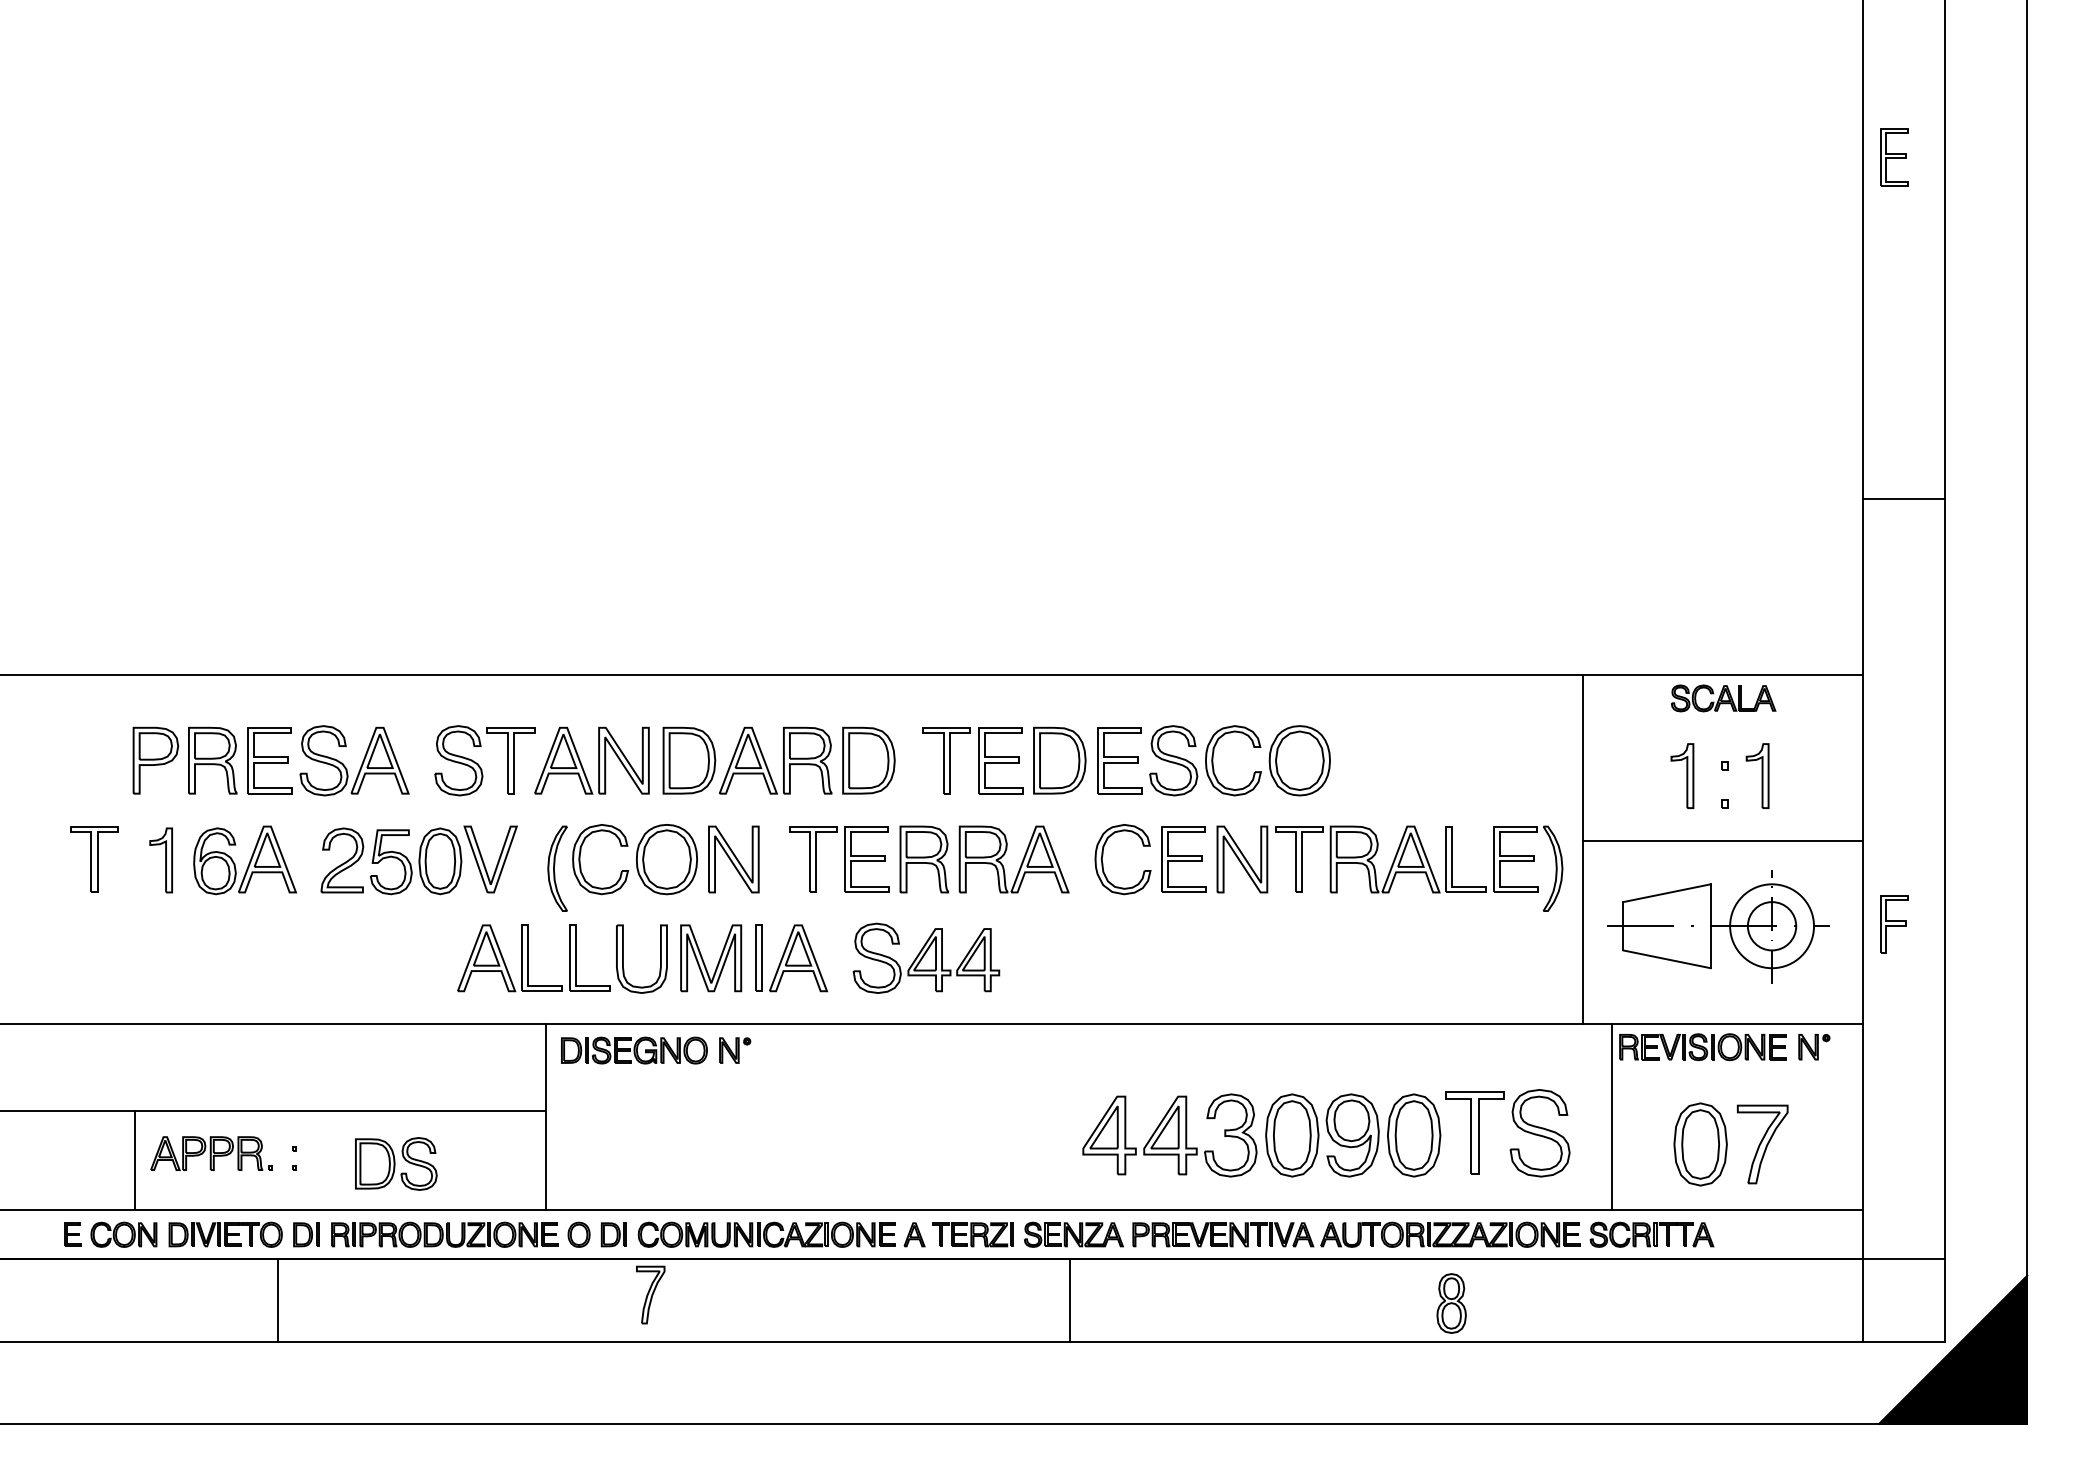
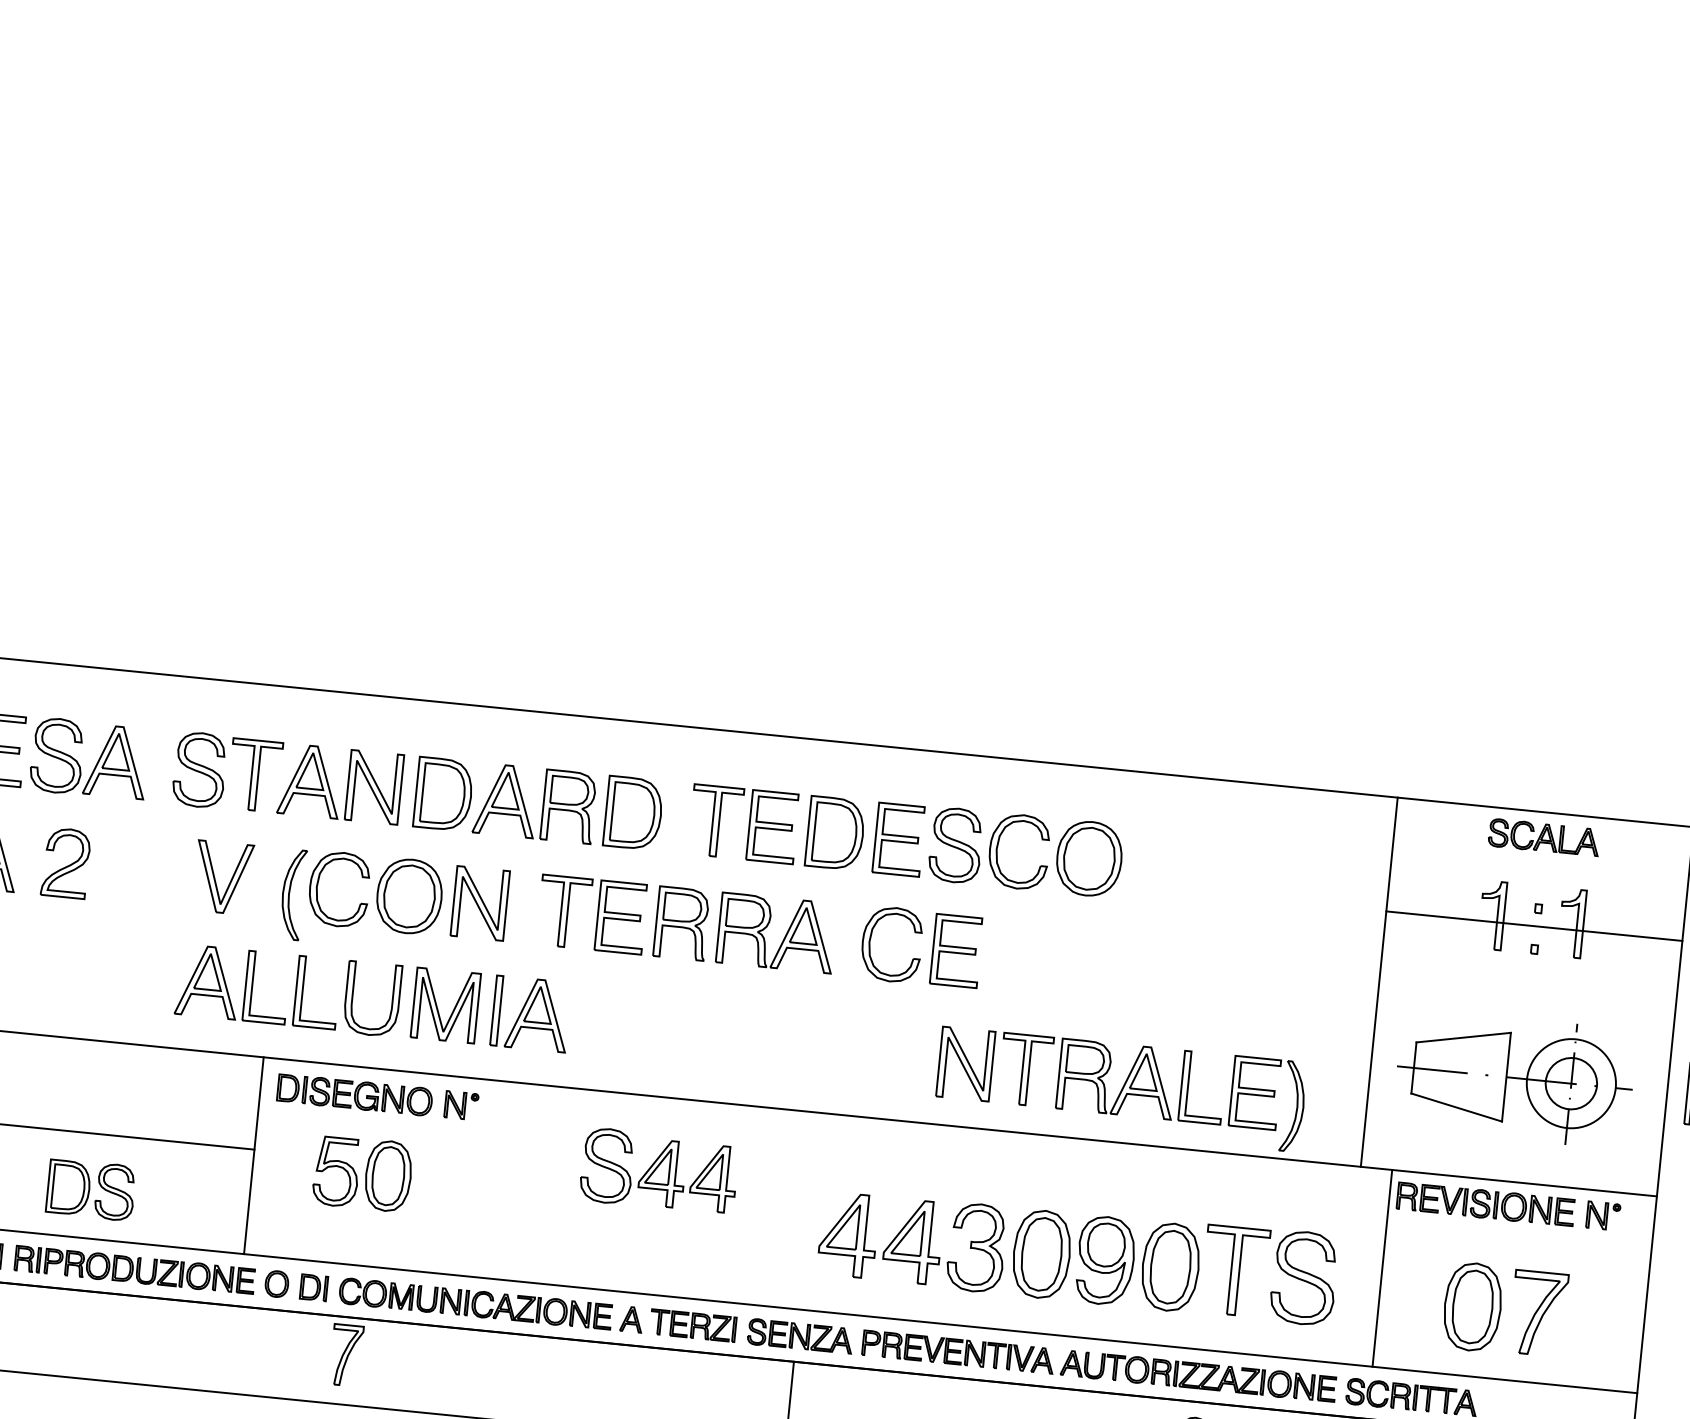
line: (1722, 841) -> (1534, 926), moved
part: (416, 861) -> (363, 1173), moved
part: (1389, 868) -> (1120, 1089), moved
part: (926, 957) -> (659, 1170), moved

